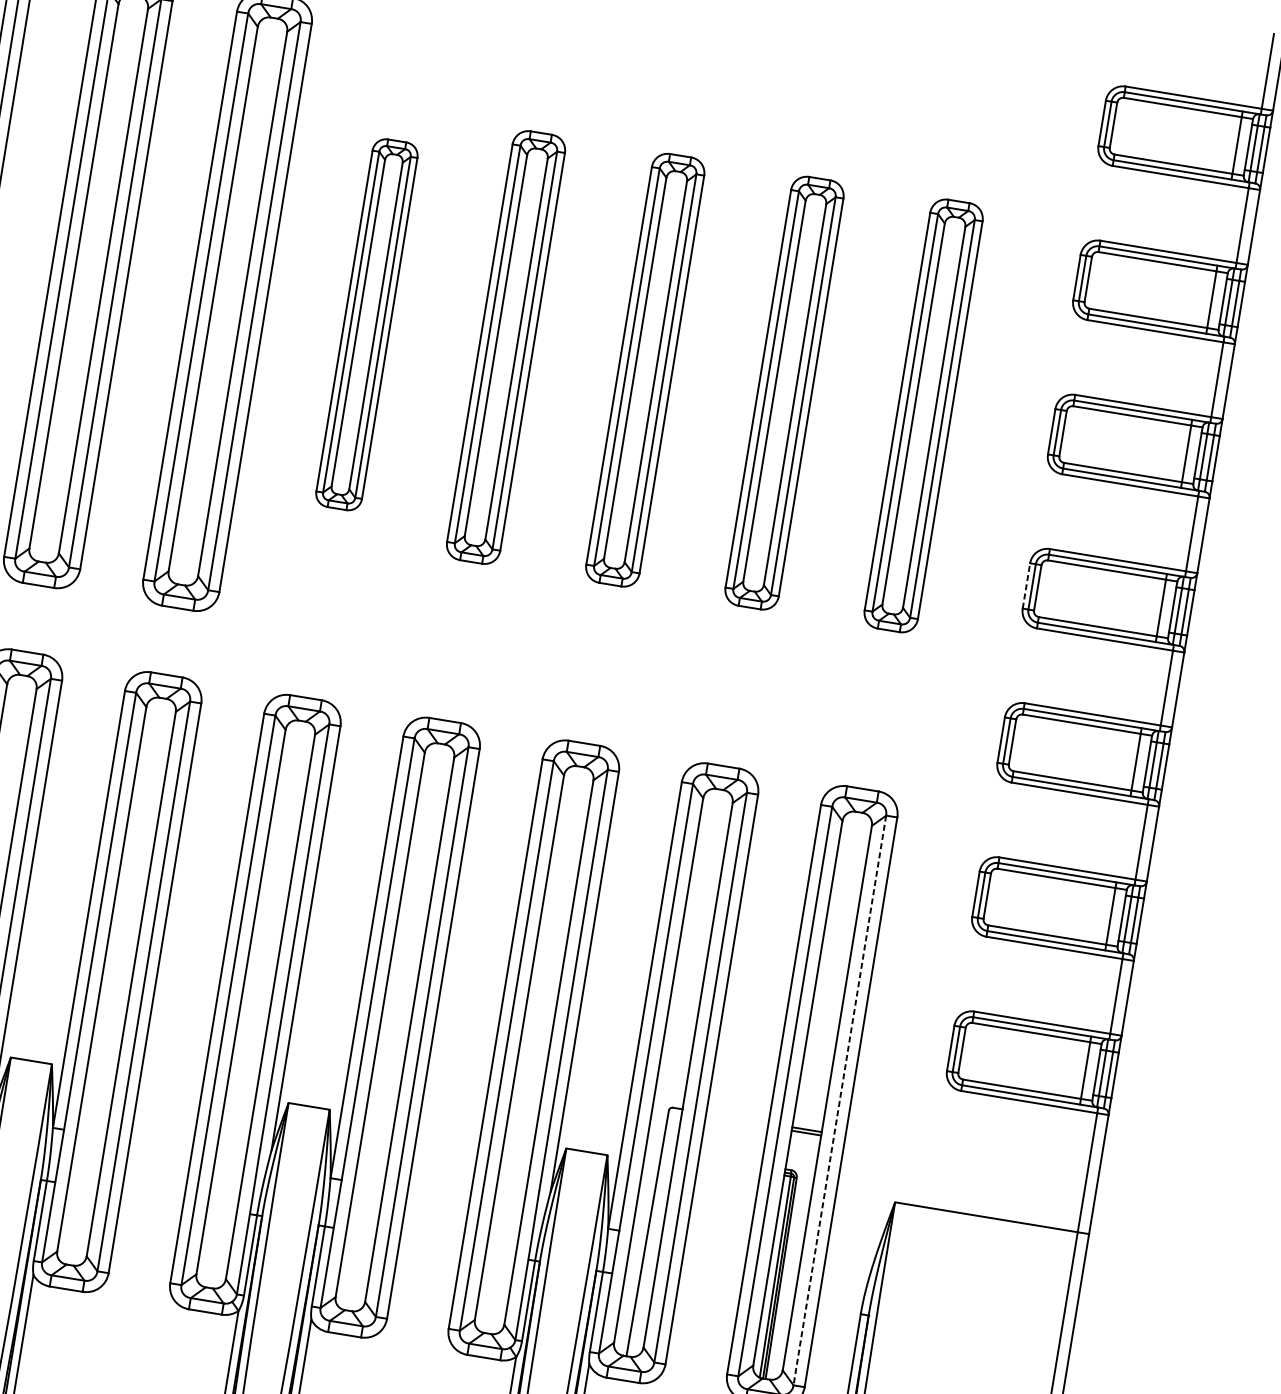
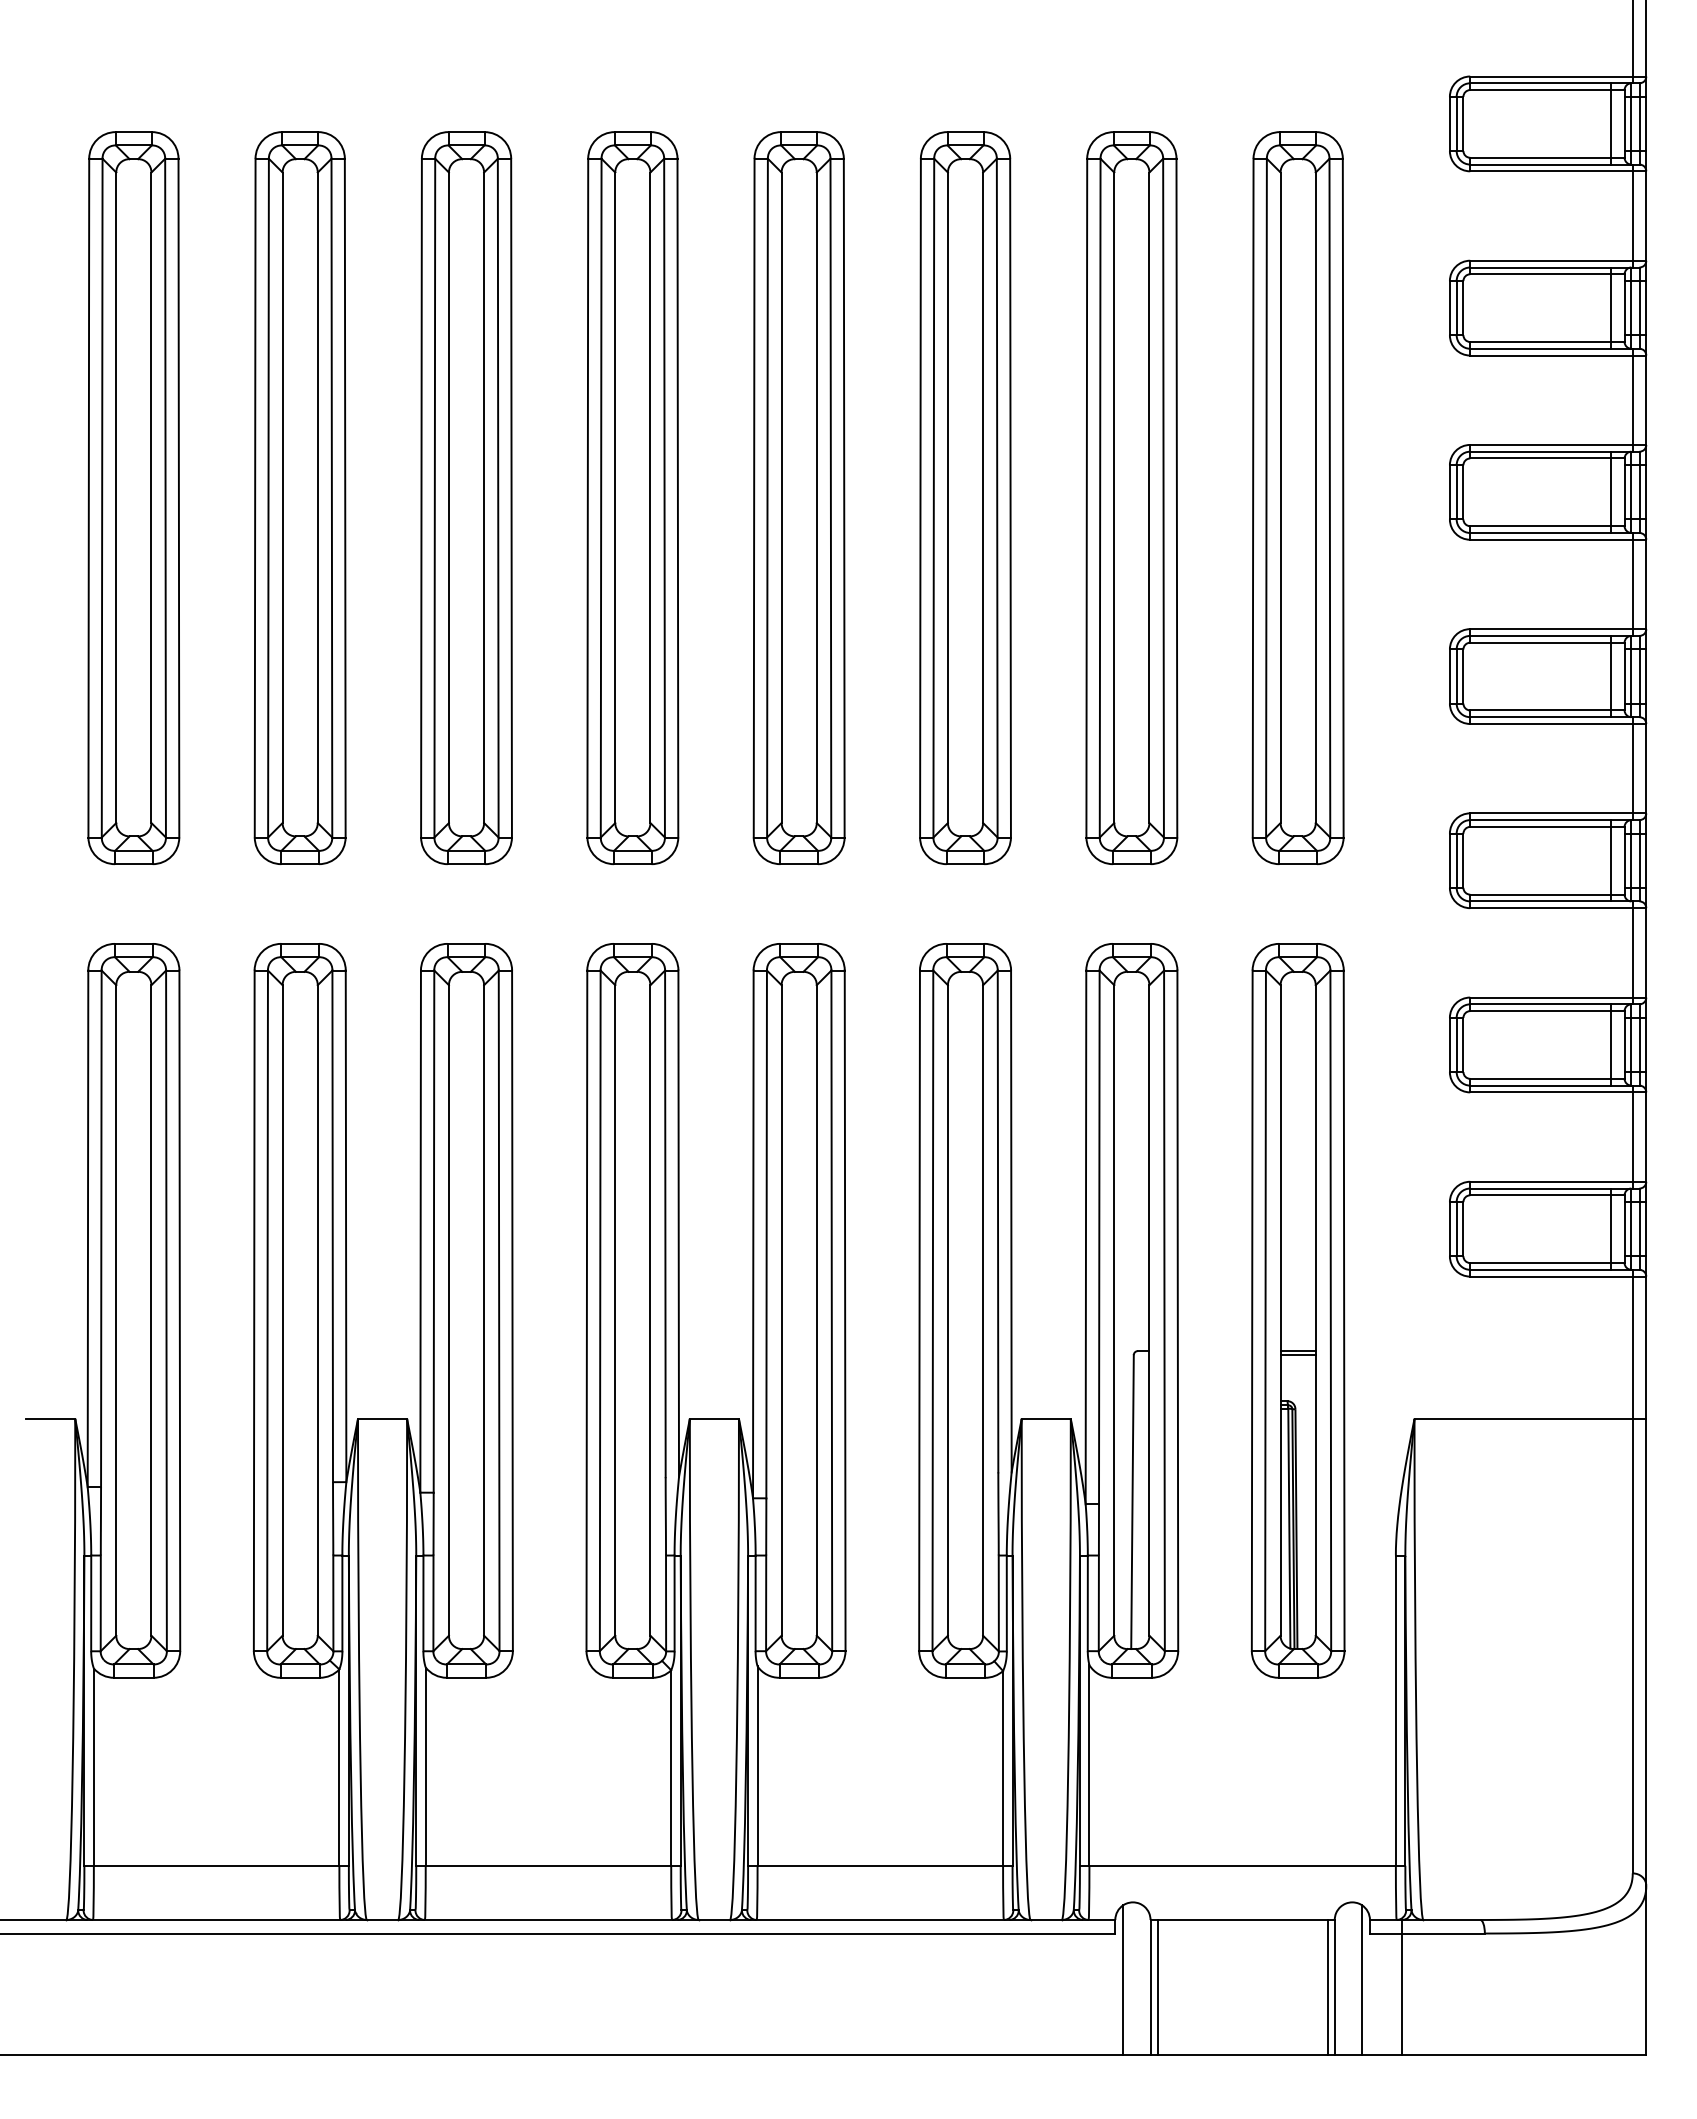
part: (366, 324) -> (632, 498), size x1.67
part: (505, 347) -> (798, 498), size x1.43
part: (645, 369) -> (965, 497), size x1.43
part: (784, 393) -> (1131, 498), size x1.43
part: (923, 416) -> (1297, 498), size x1.43
line: (1026, 585) -> (1449, 676), dashed -> solid
line: (839, 1101) -> (1330, 1311), dashed -> solid

